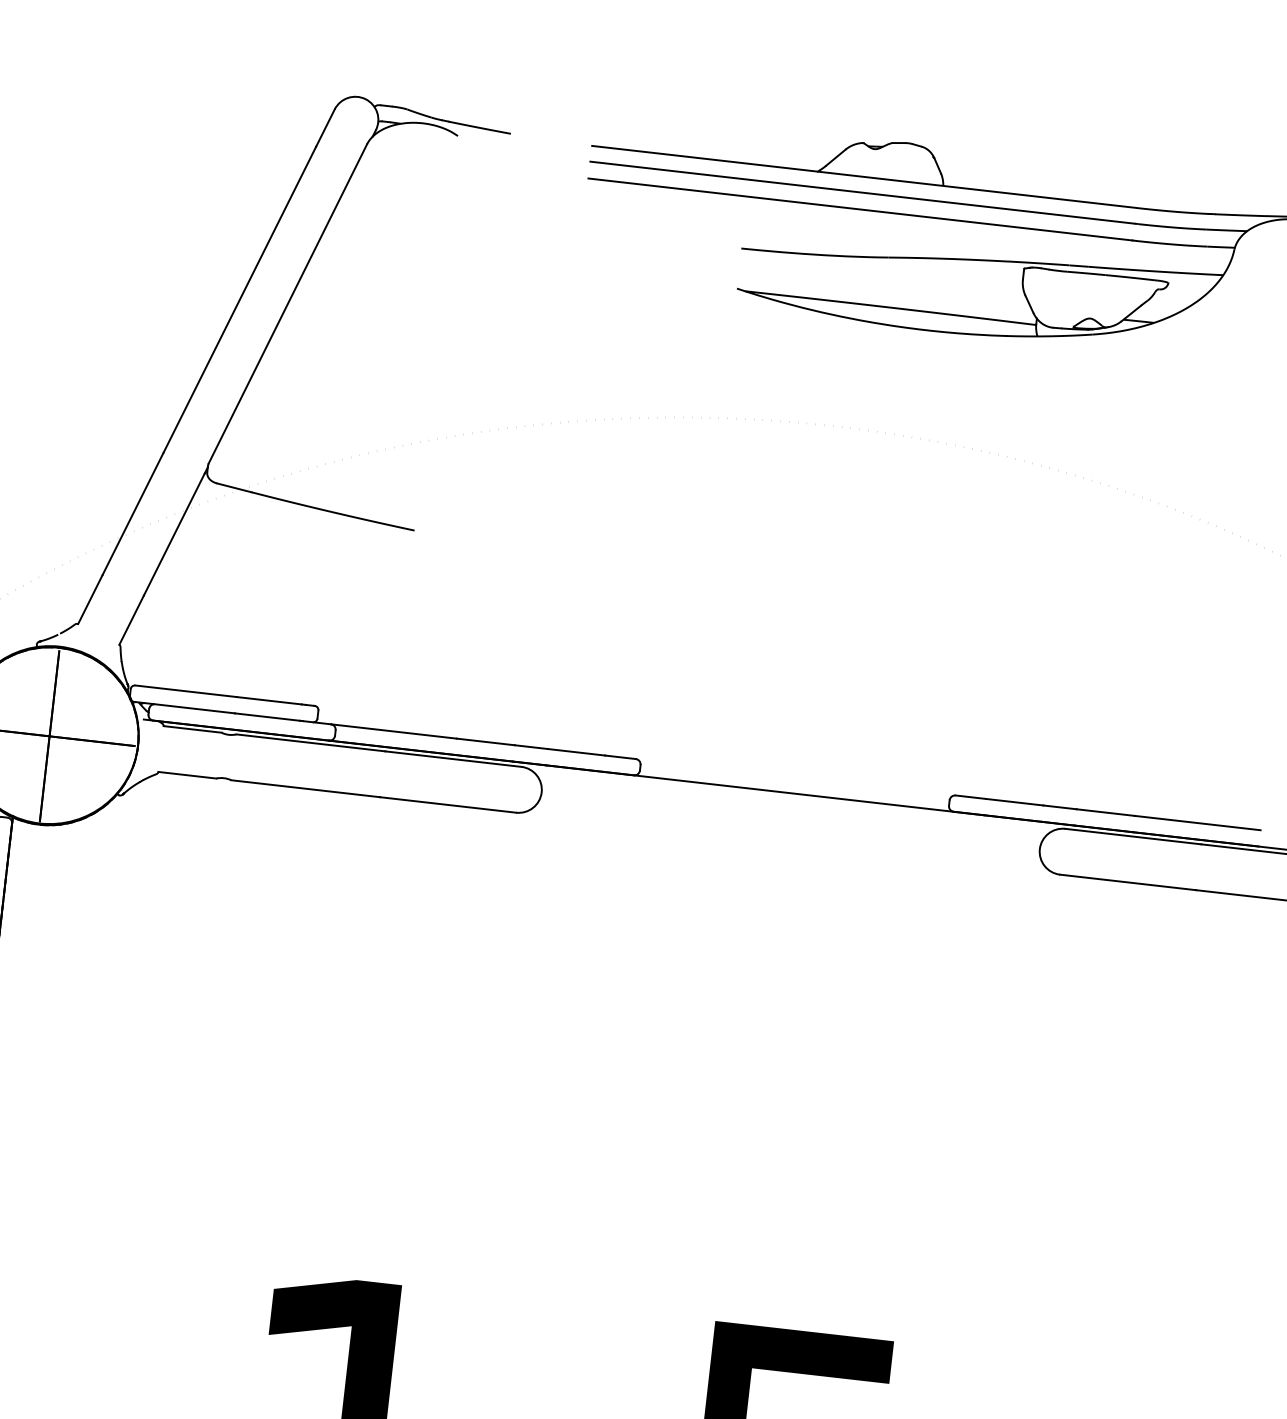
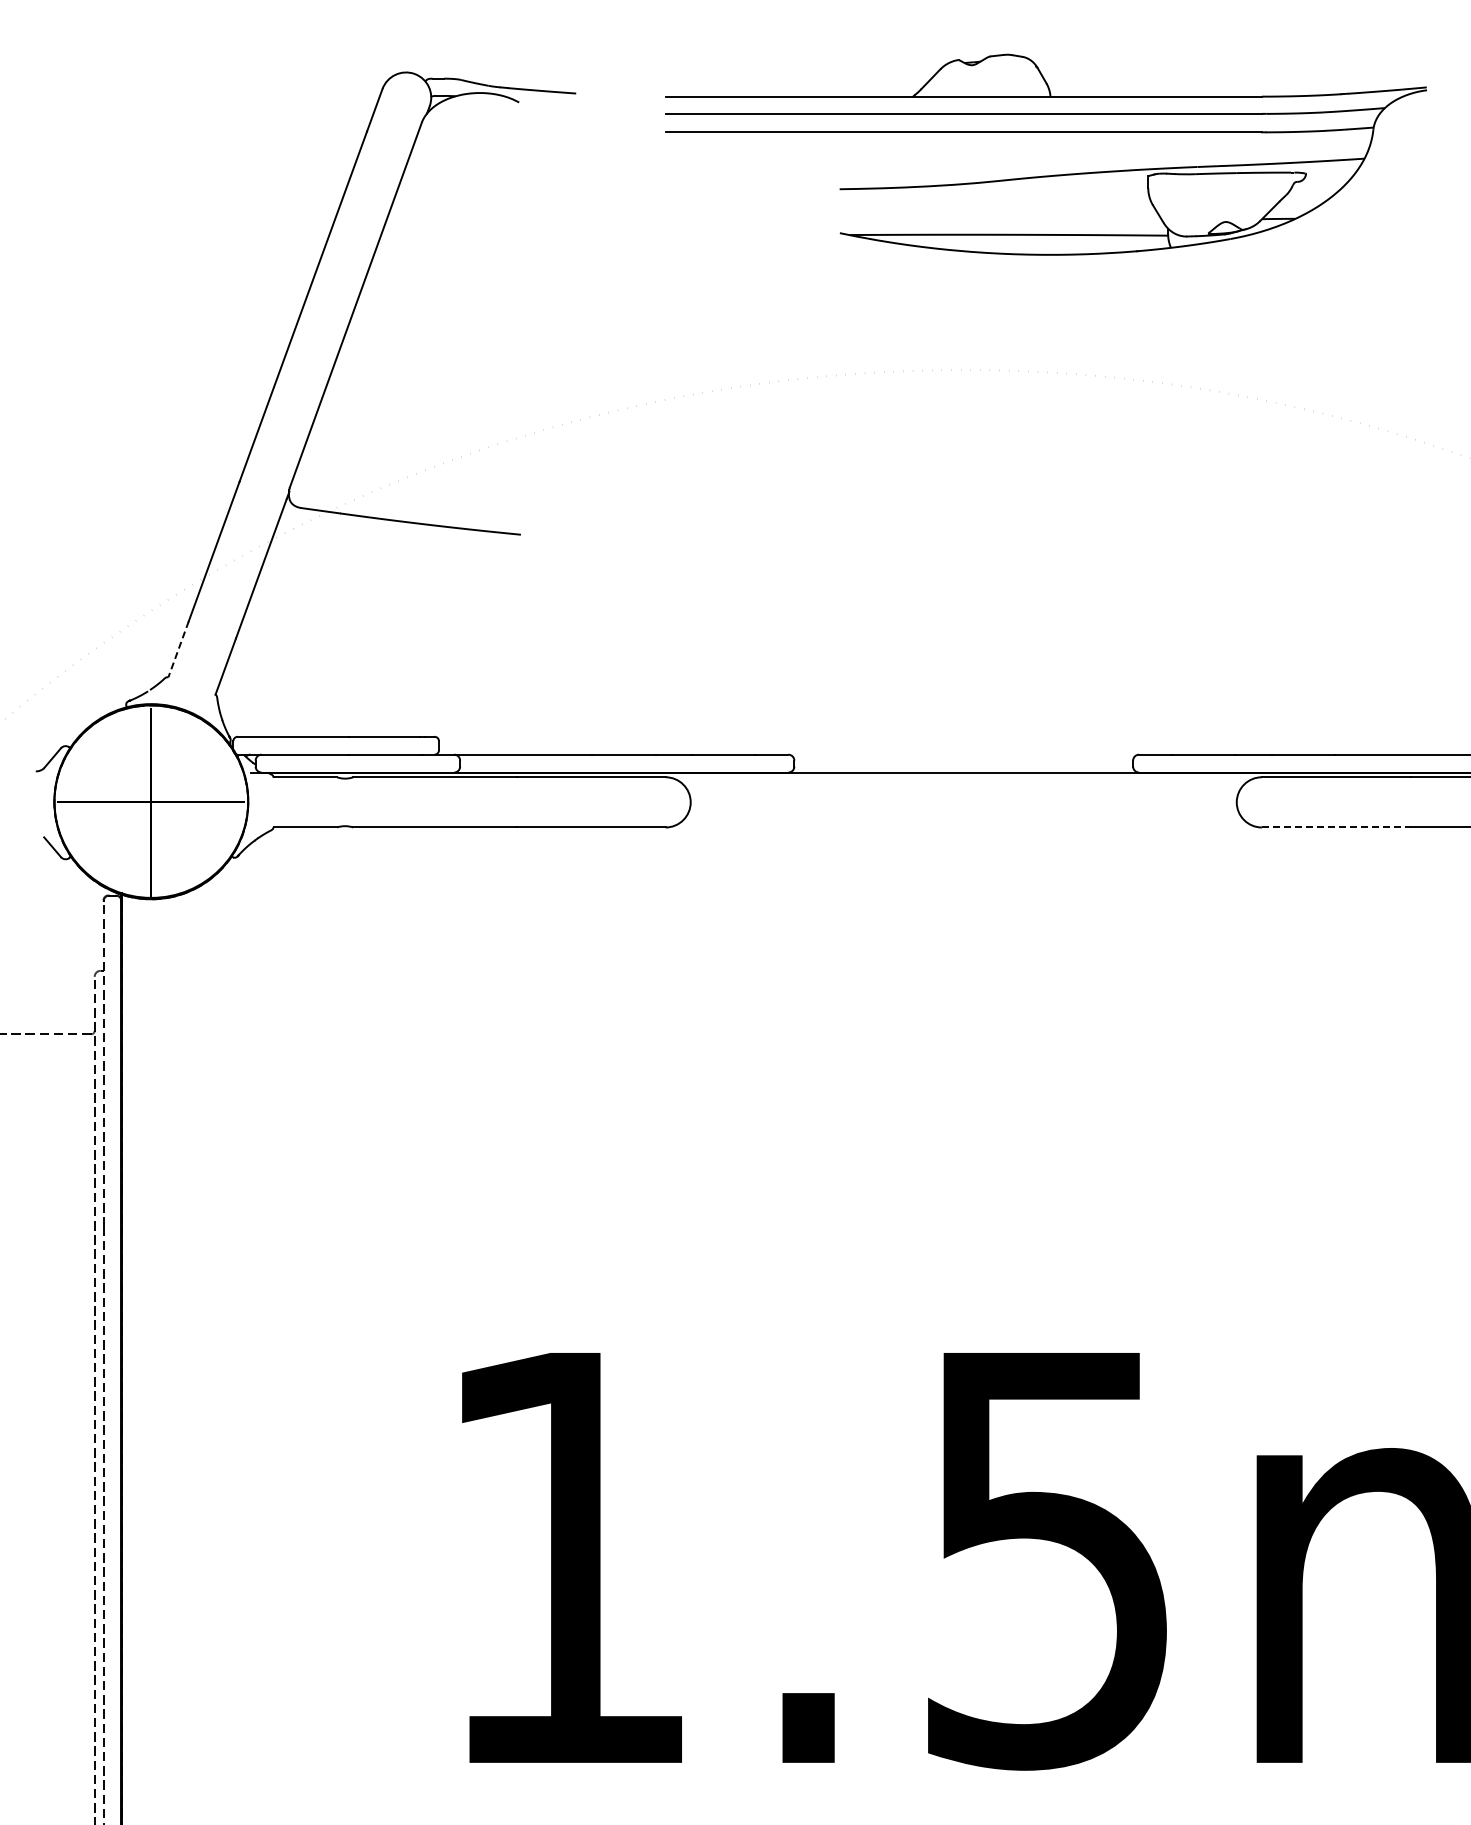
line: (90, 599) -> (178, 649), solid -> dashed
line: (1128, 882) -> (1336, 827), solid -> dashed

